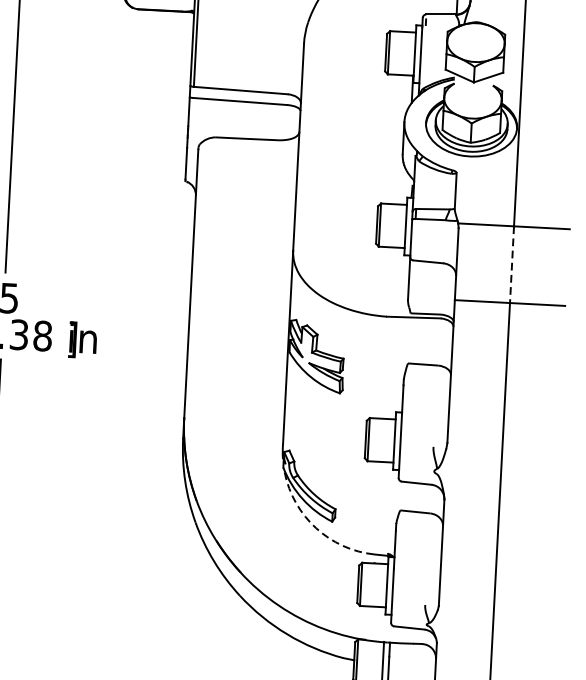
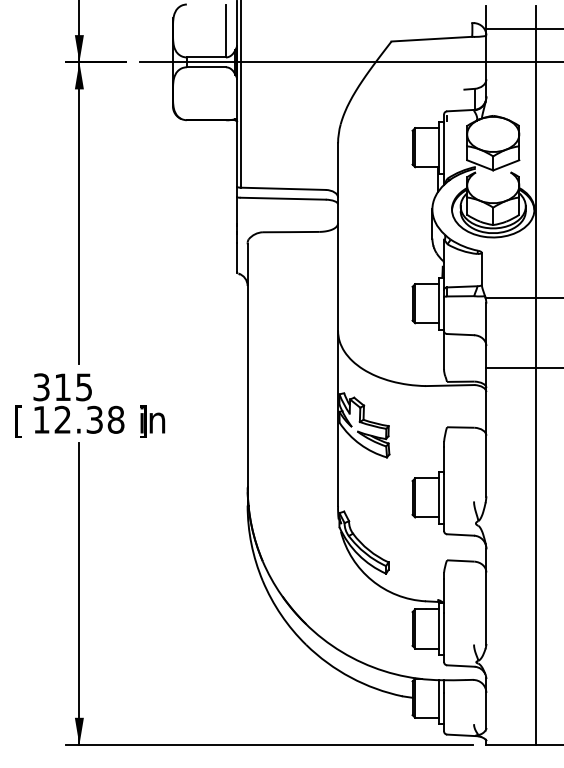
line: (512, 265) -> (536, 333), dashed -> solid
arc: (315, 528) -> (371, 580), dashed -> solid

